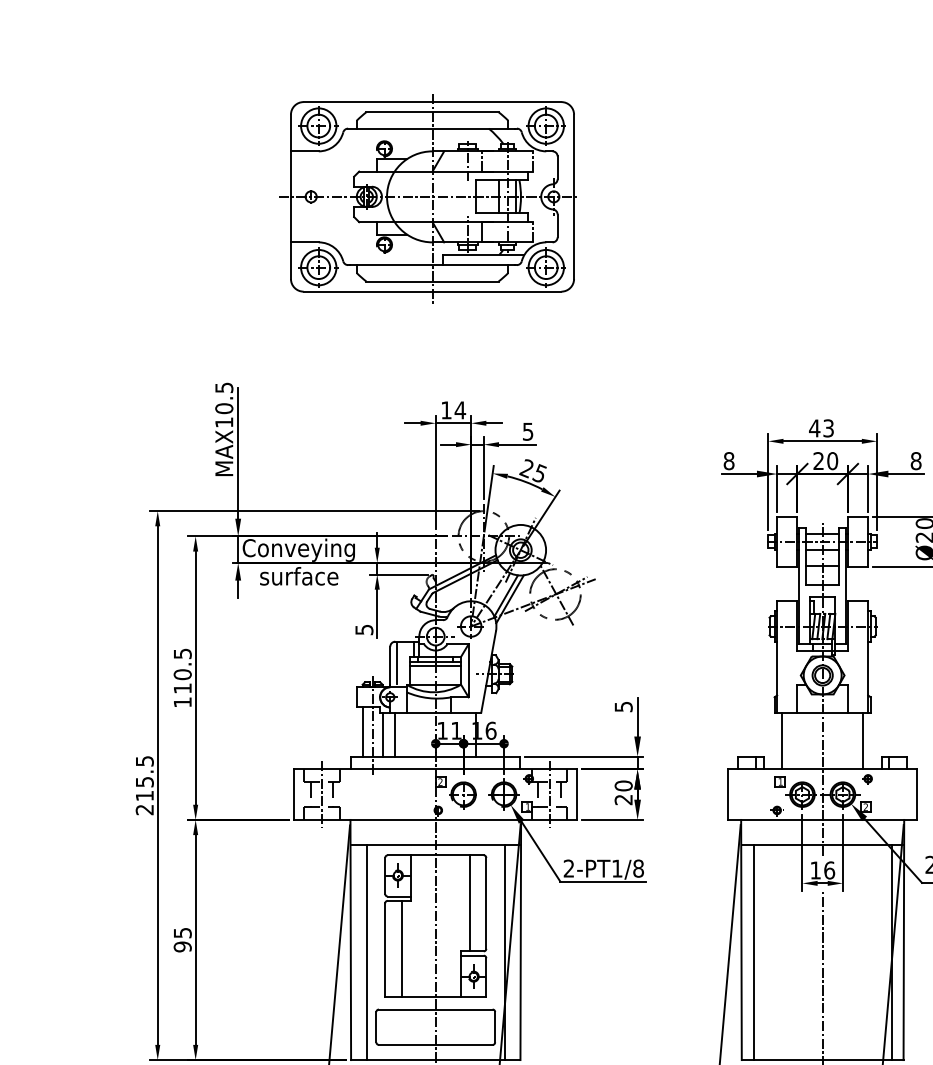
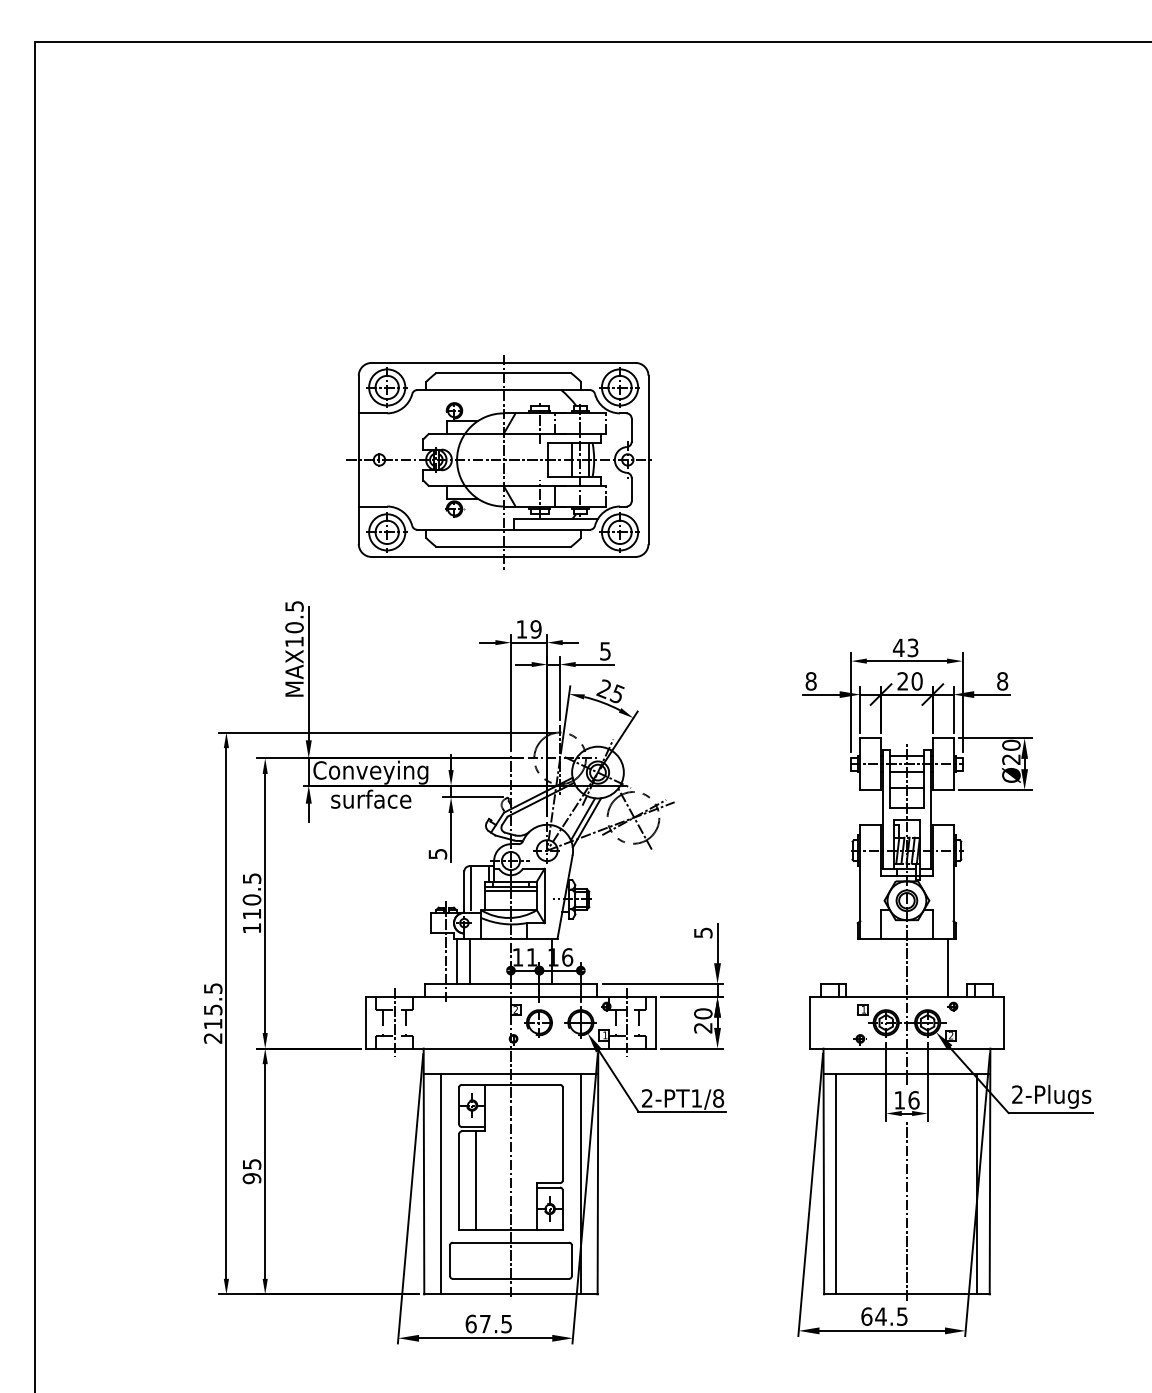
part: (427, 199) -> (498, 462), moved
text: (459, 410) -> (535, 629), 14 -> 19
line: (363, 731) -> (436, 958), removed
line: (782, 740) -> (865, 967), removed
line: (469, 902) -> (545, 1133), removed

